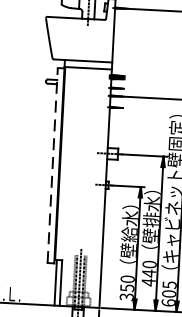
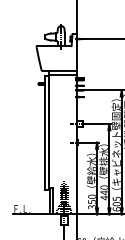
line: (51, 165) -> (44, 132), dashed -> solid

